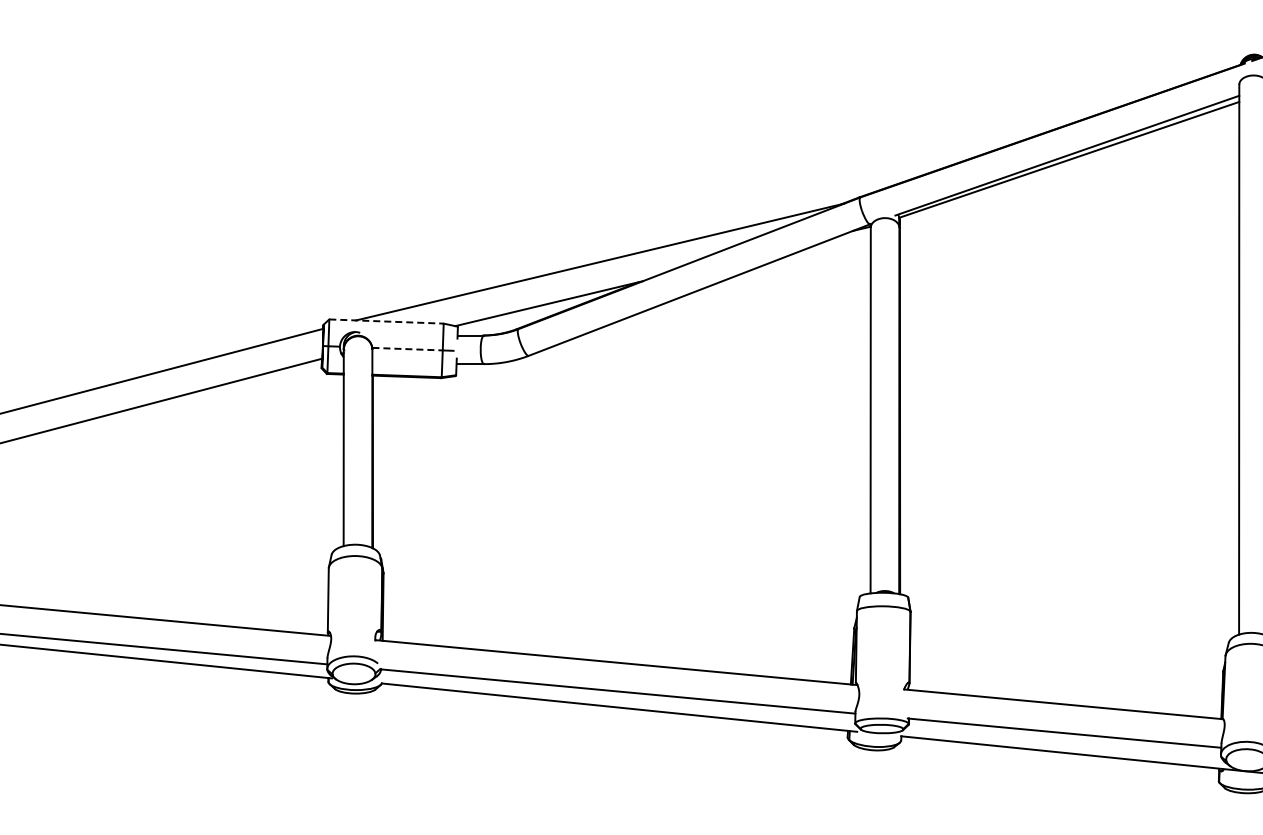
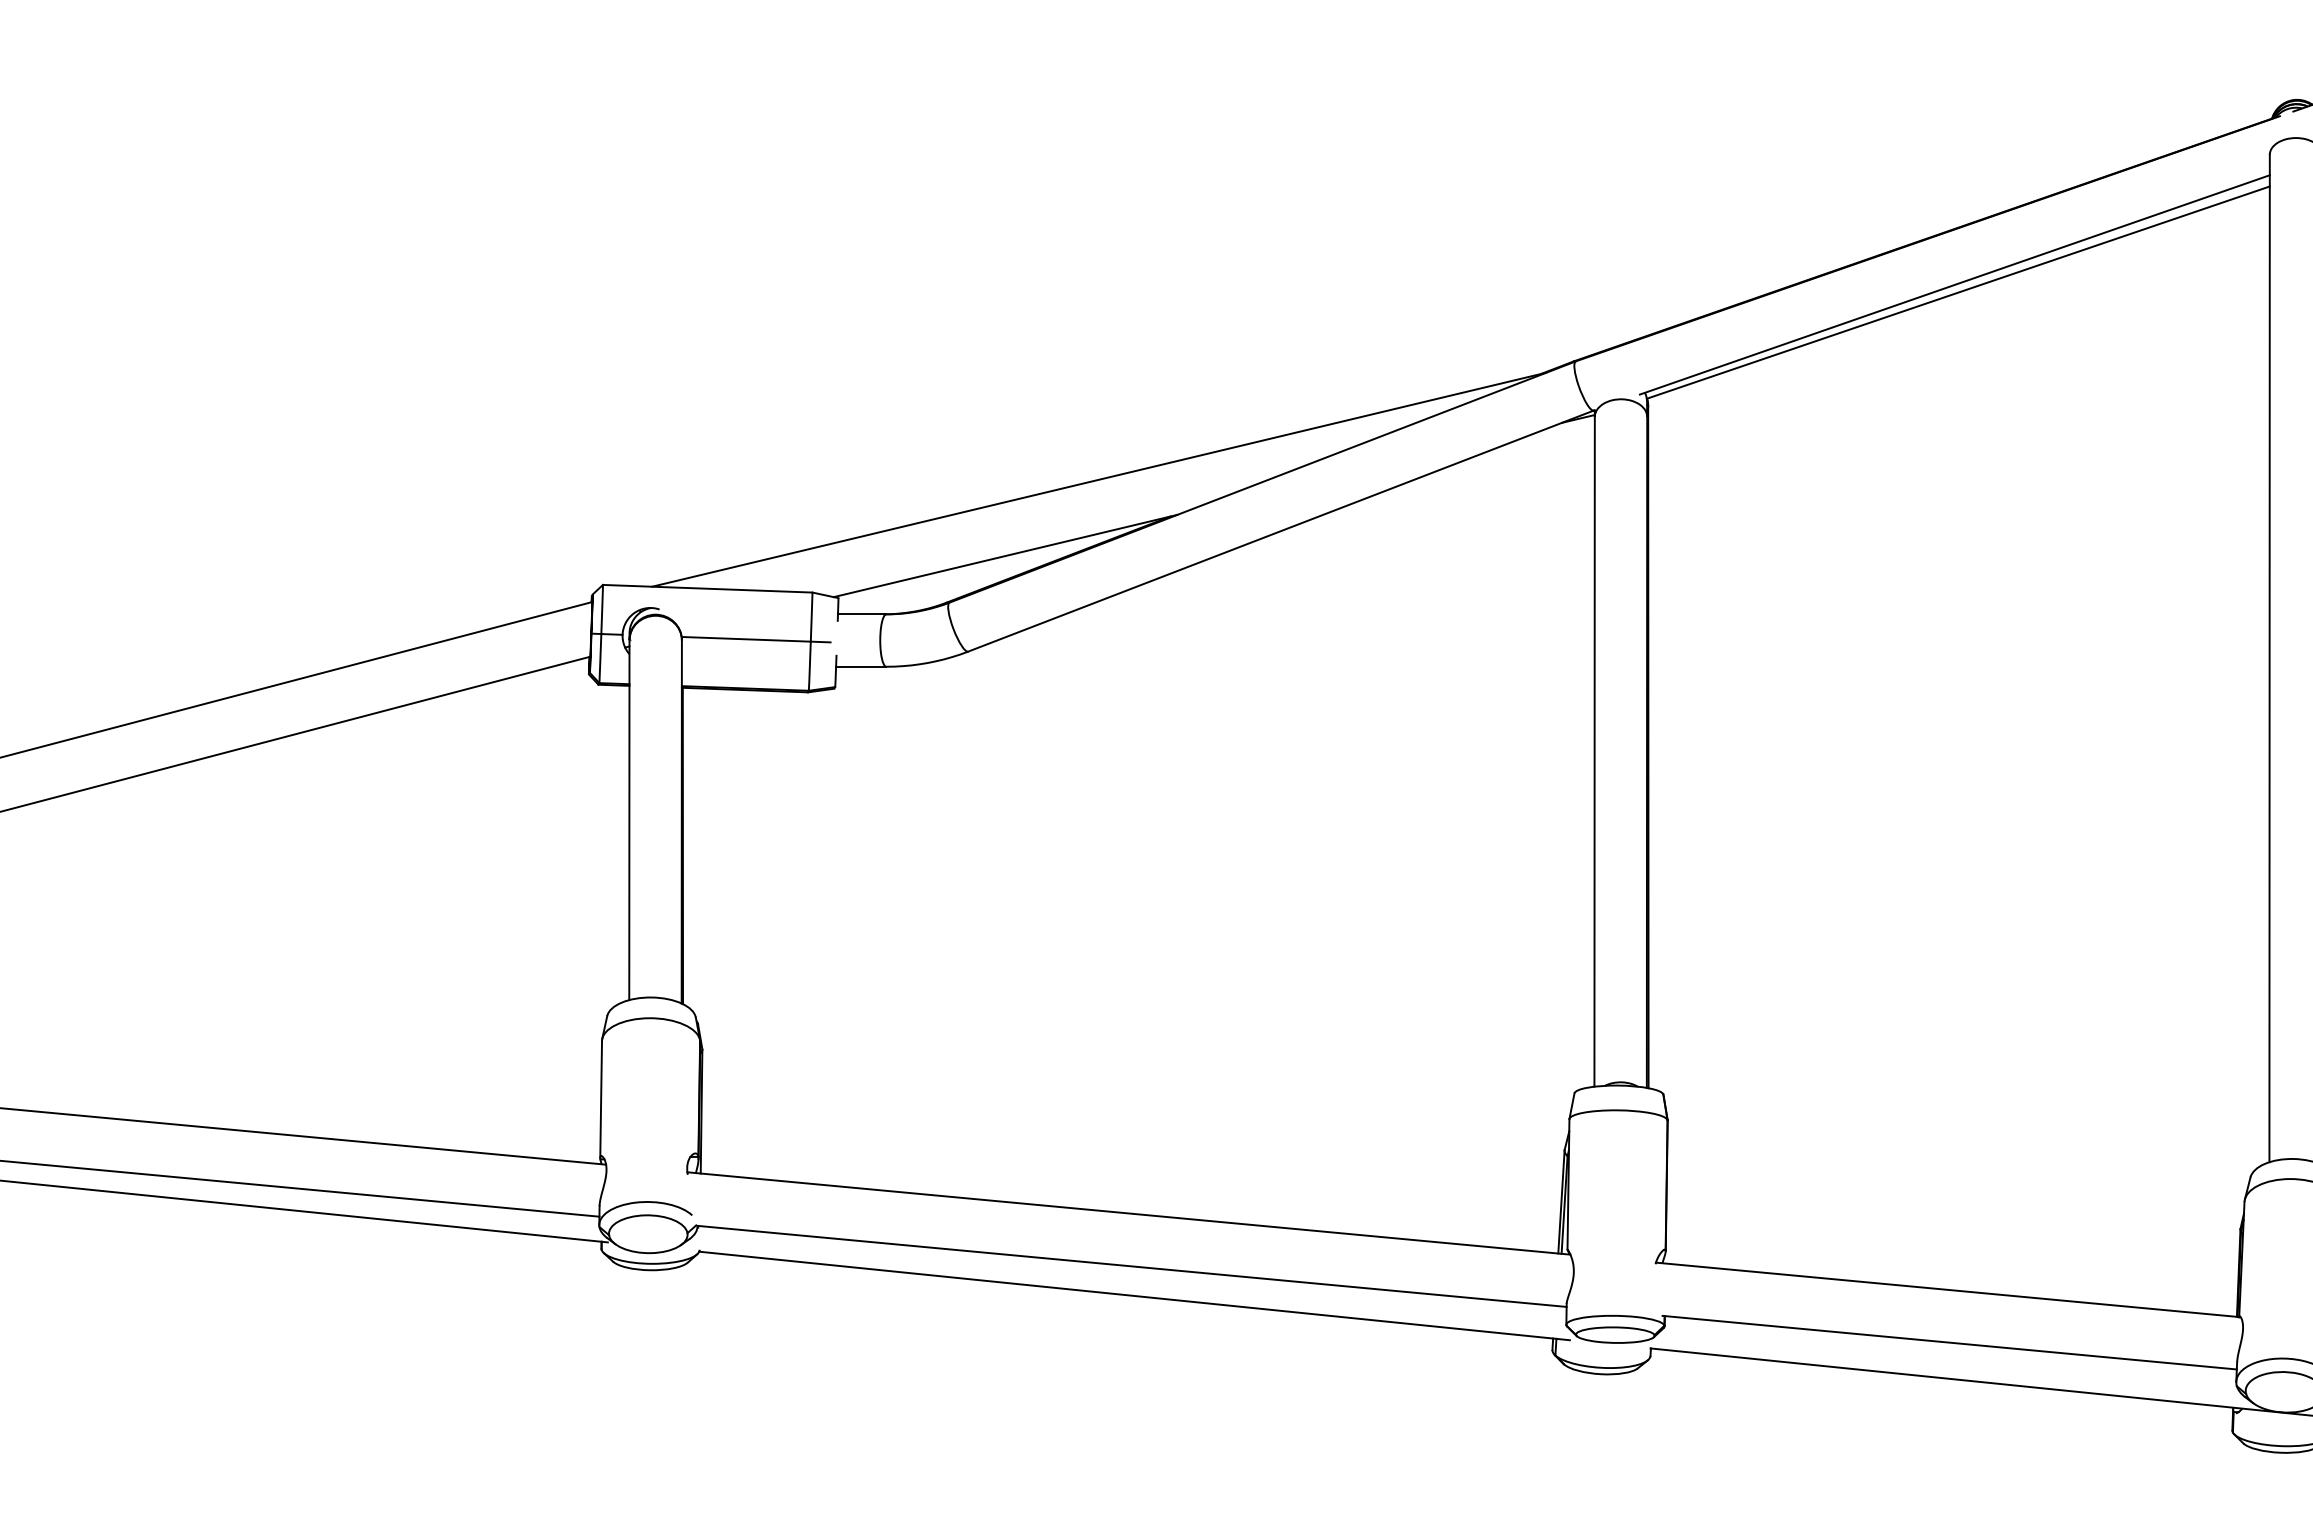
line: (386, 321) -> (707, 588), dashed -> solid
line: (408, 349) -> (748, 639), dashed -> solid

